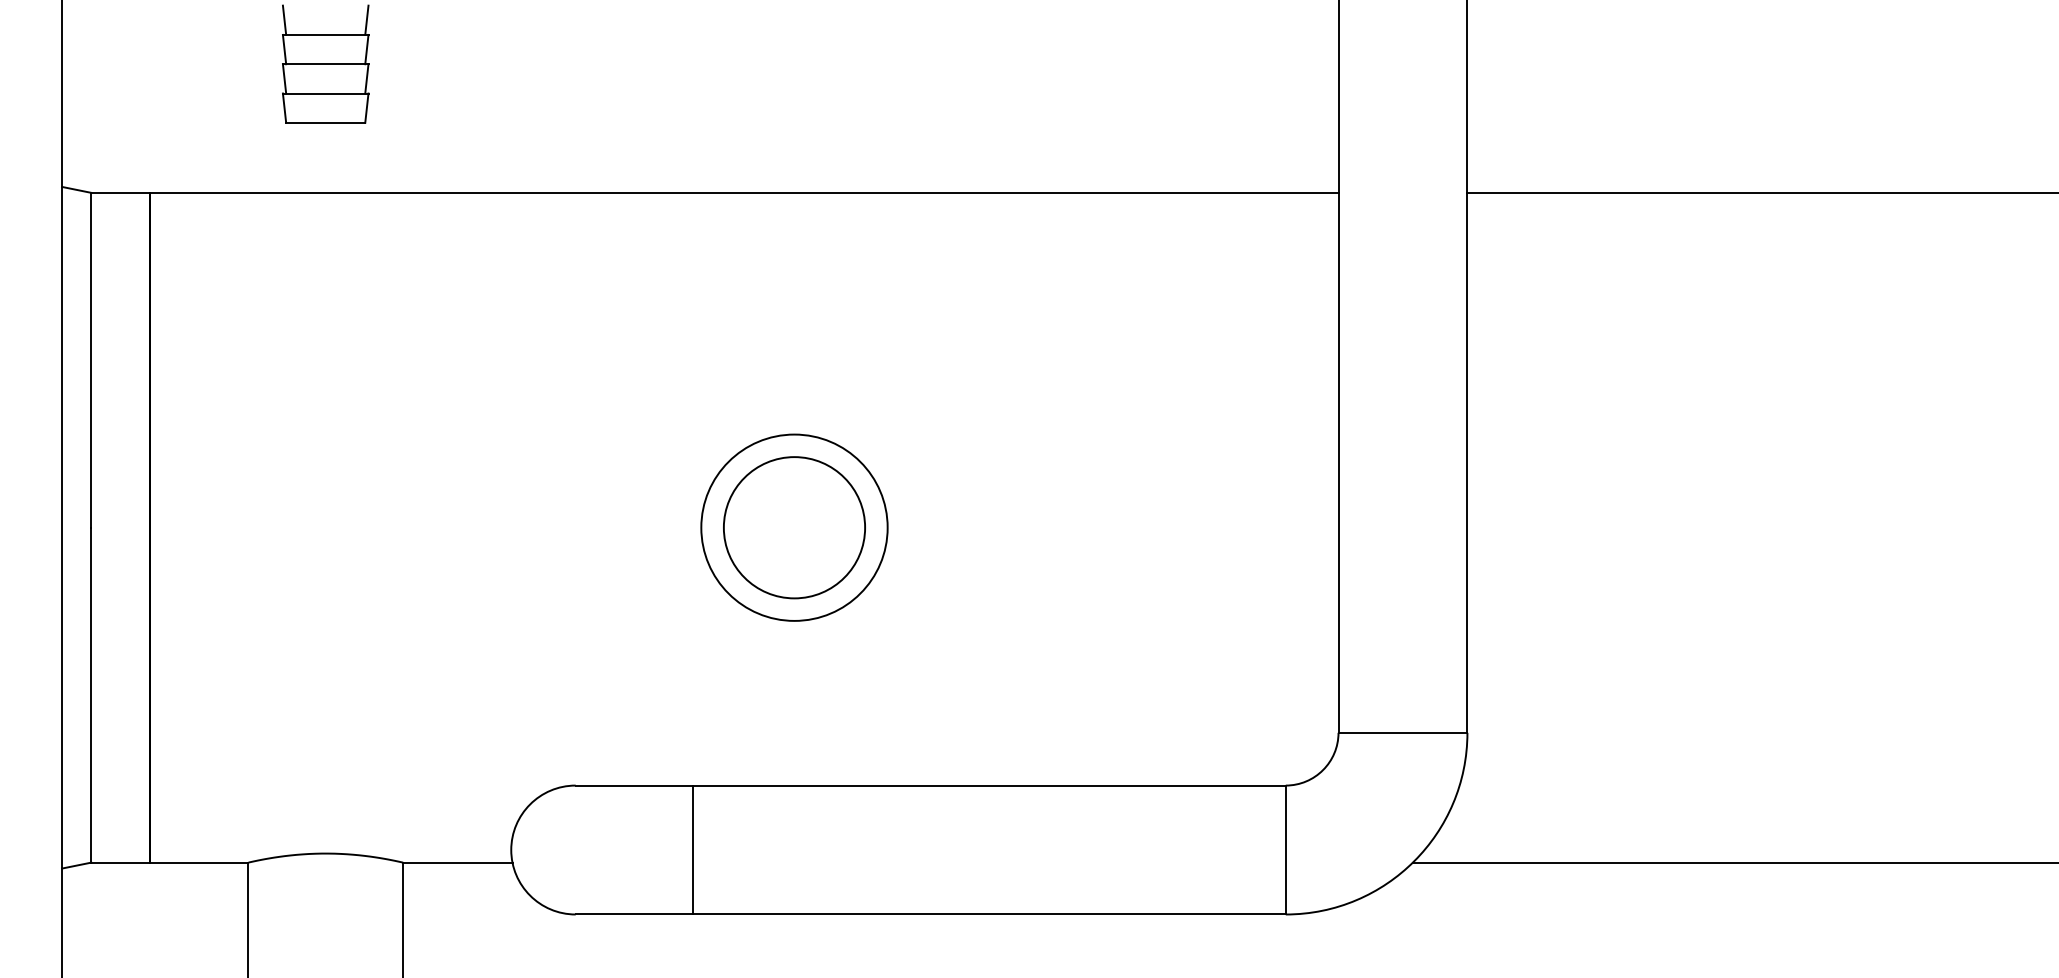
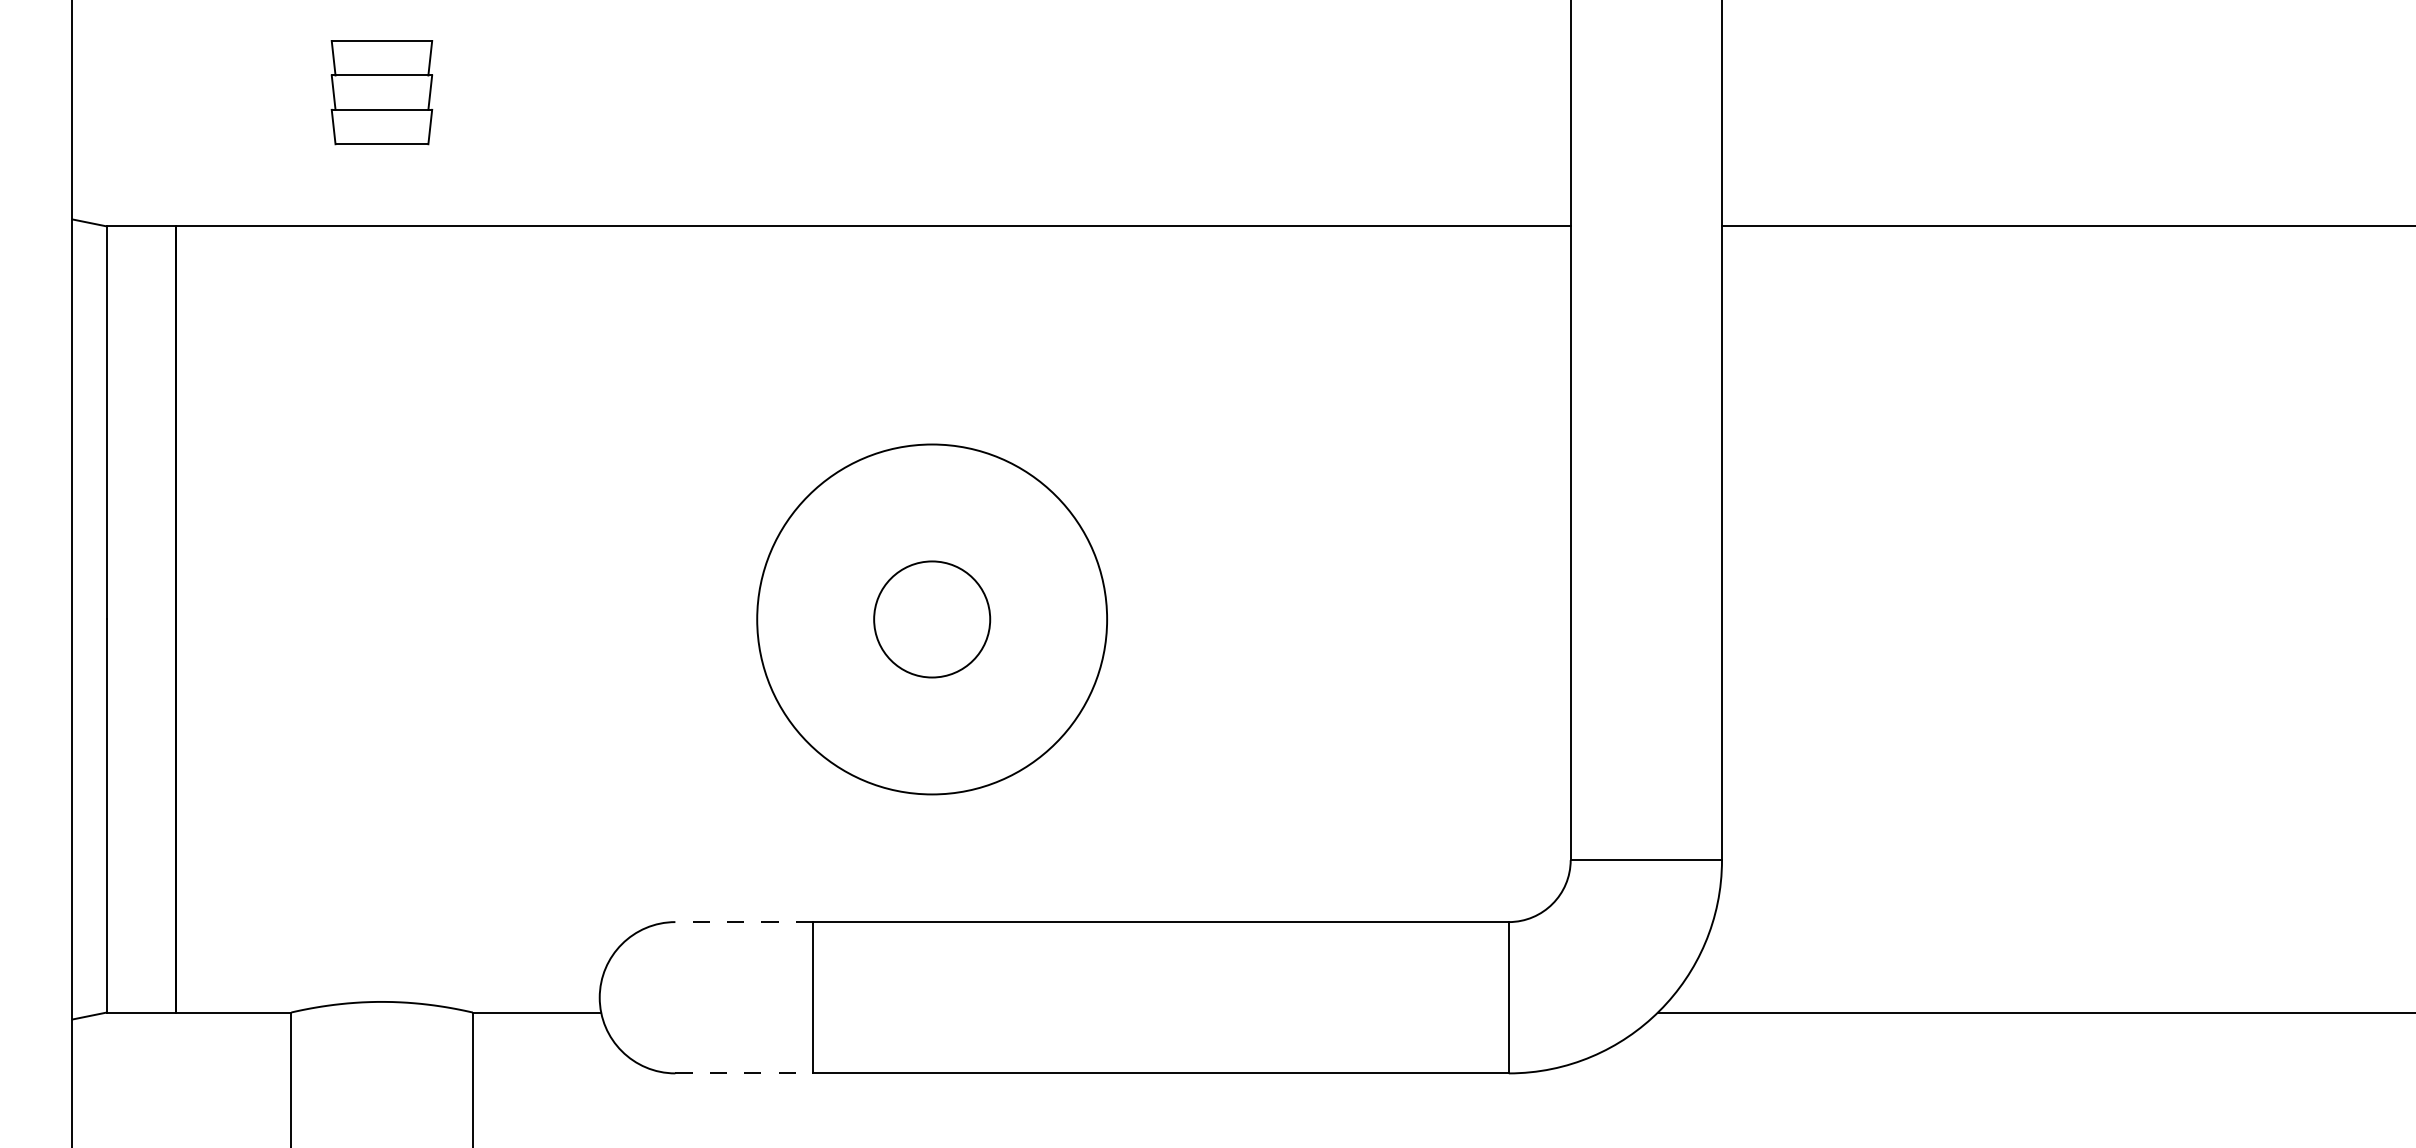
line: (284, 19) -> (333, 23), removed
line: (367, 19) -> (430, 23), removed
circle: (793, 527) -> (931, 619), size x1.6
circle: (794, 527) -> (932, 619), size x0.7
line: (634, 785) -> (744, 922), solid -> dashed
line: (634, 914) -> (744, 1073), solid -> dashed

